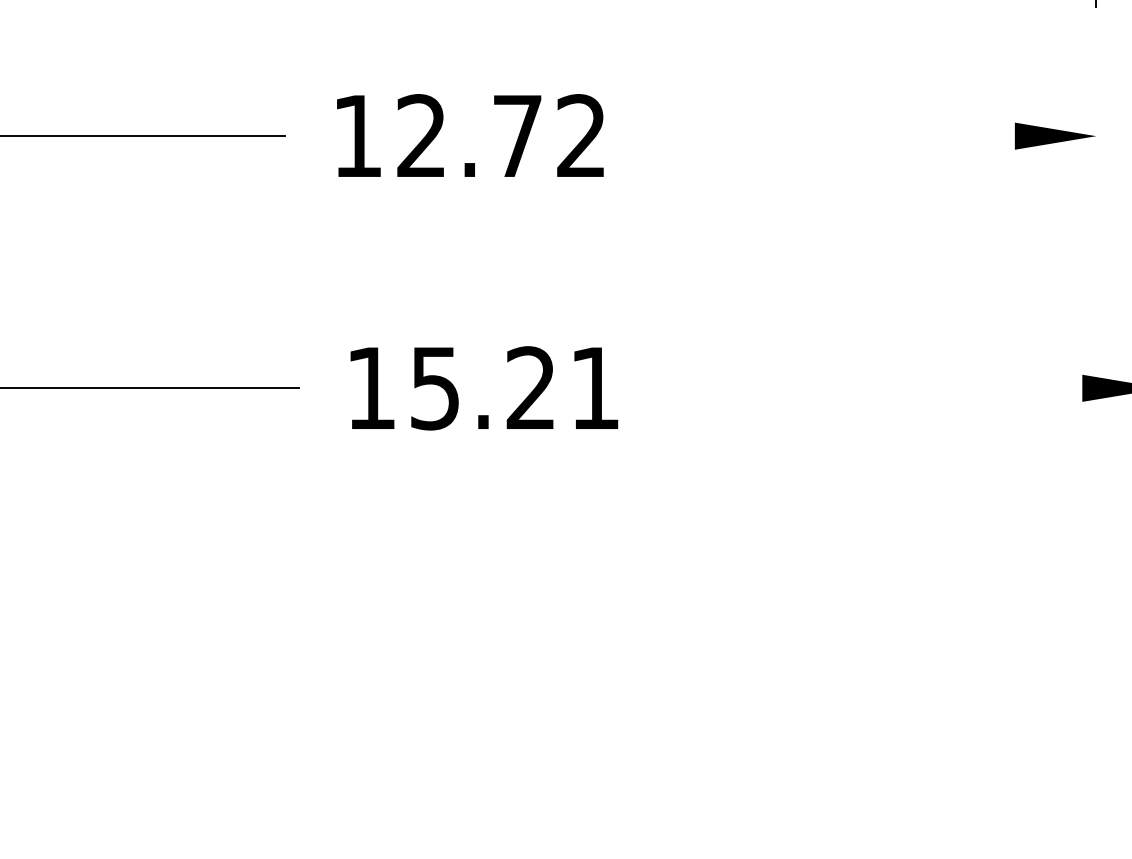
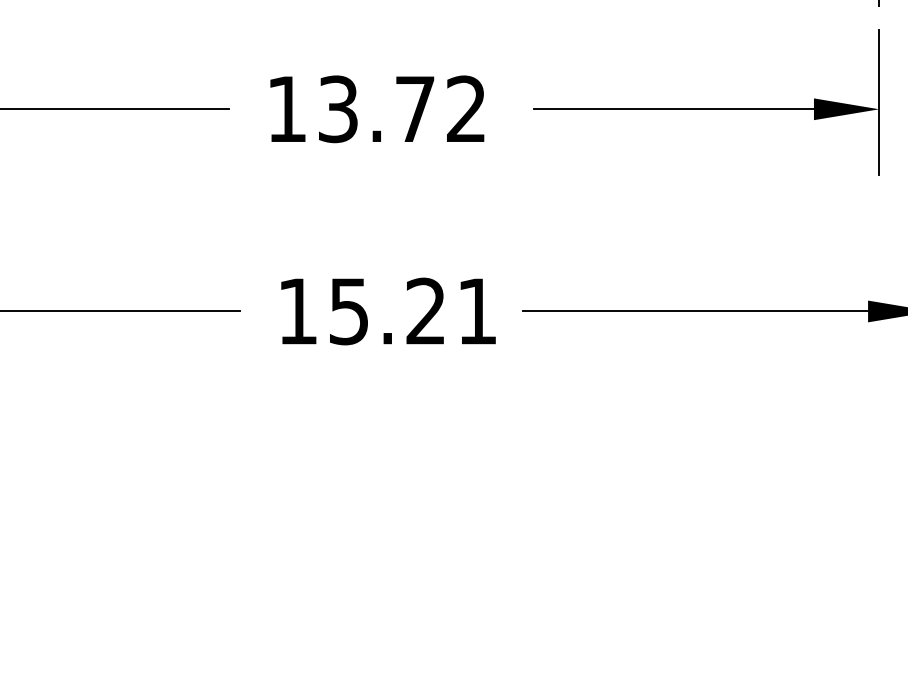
line: (1096, 126) -> (879, 101), added
text: (420, 136) -> (337, 109), 12.72 -> 13.72
line: (839, 136) -> (673, 109), added
line: (867, 388) -> (695, 311), added

